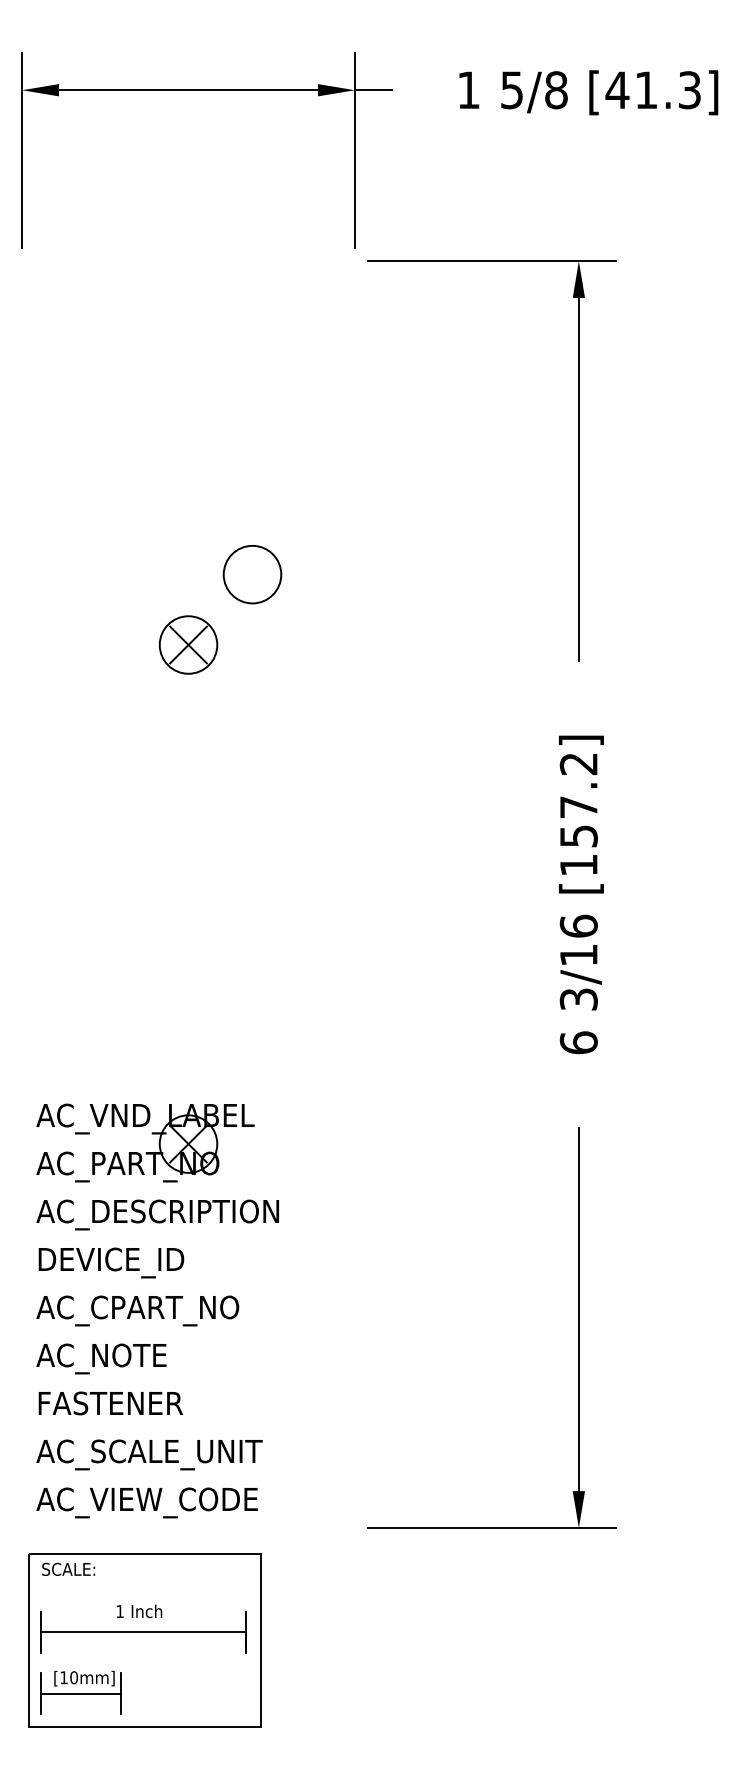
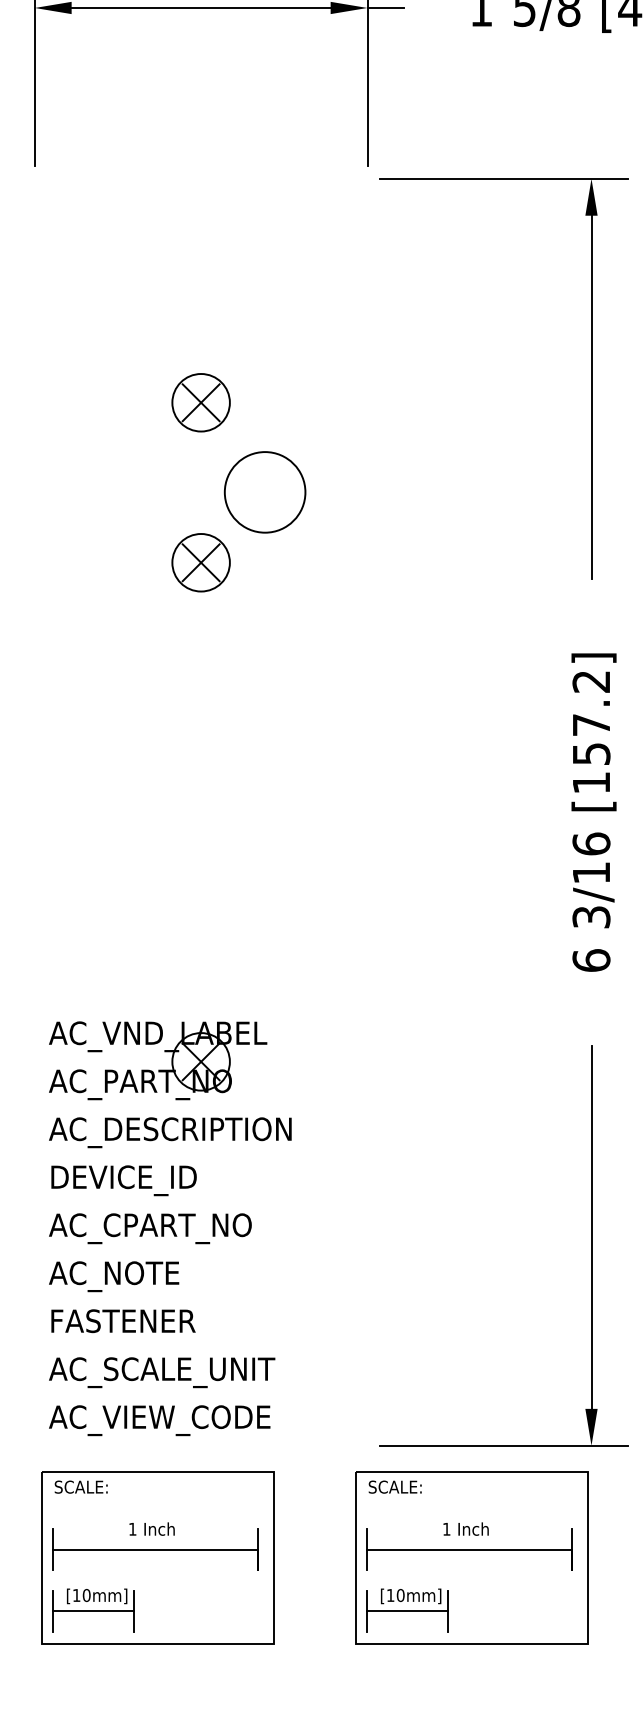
part: (188, 484) -> (201, 402), added
circle: (252, 574) -> (265, 492), size x1.4
part: (458, 1640) -> (471, 1558), added

